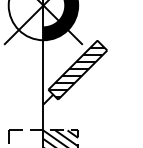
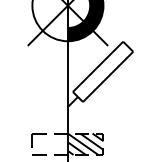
hatch: (77, 68) -> (102, 70), removed

